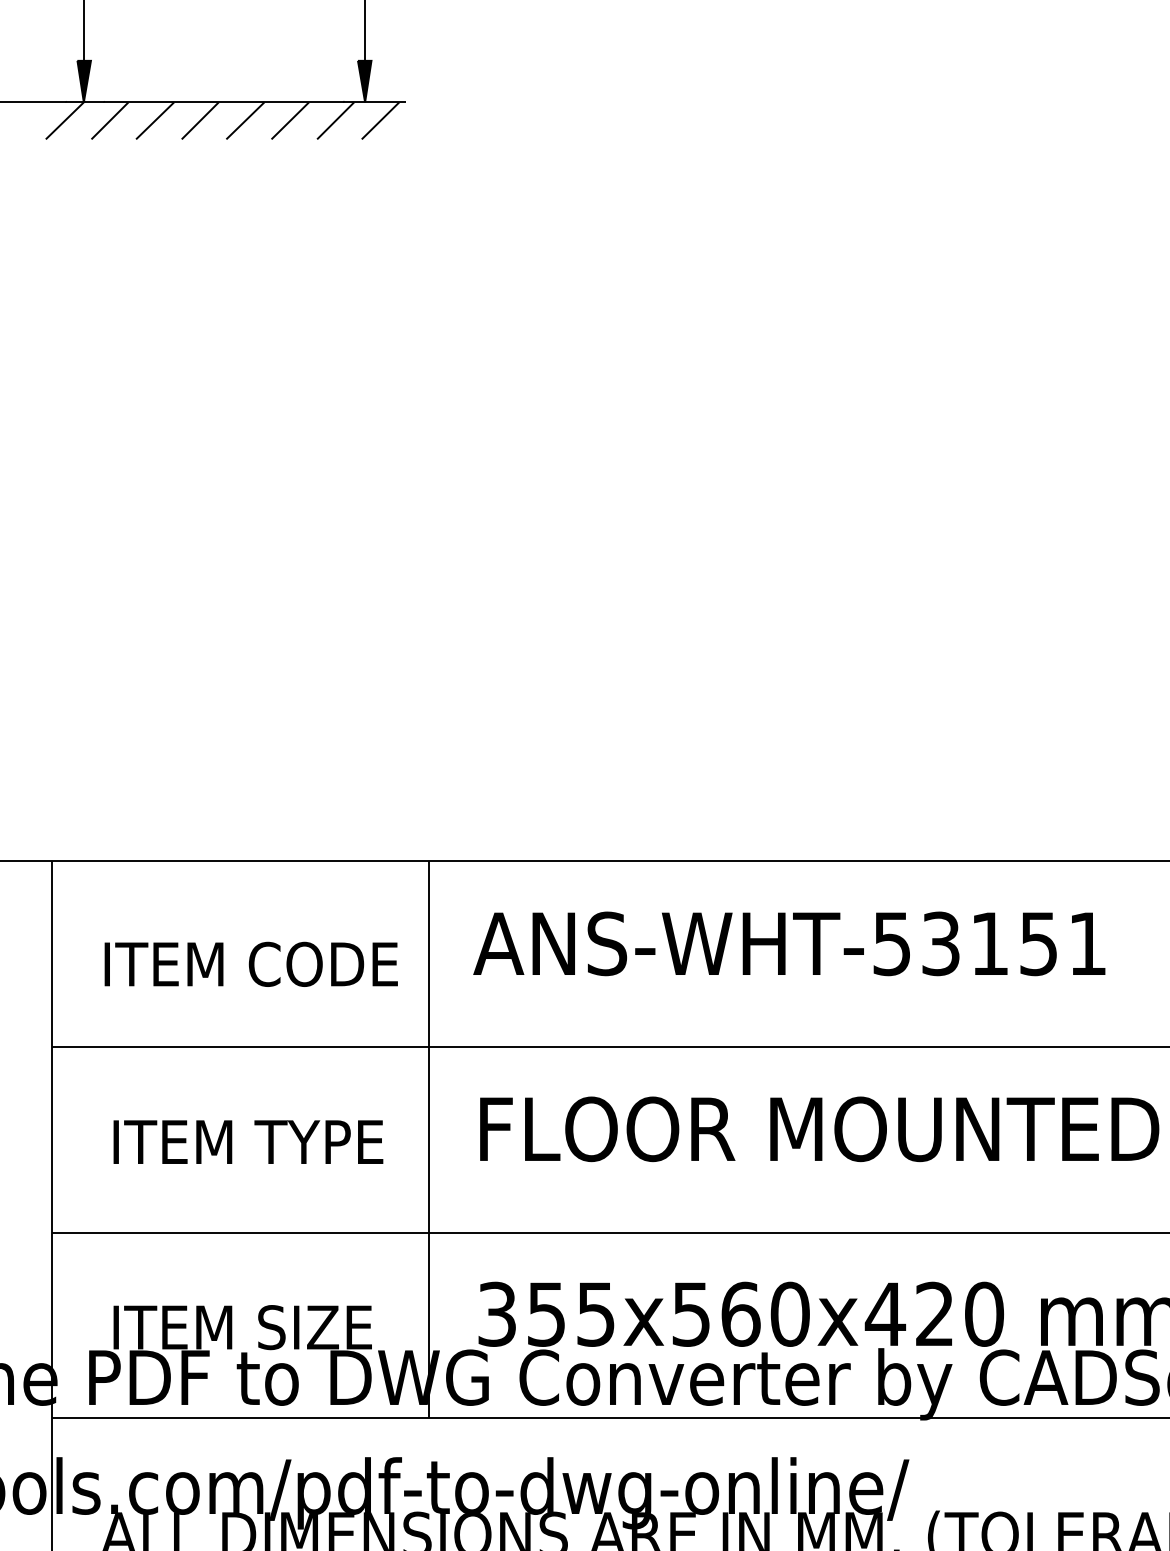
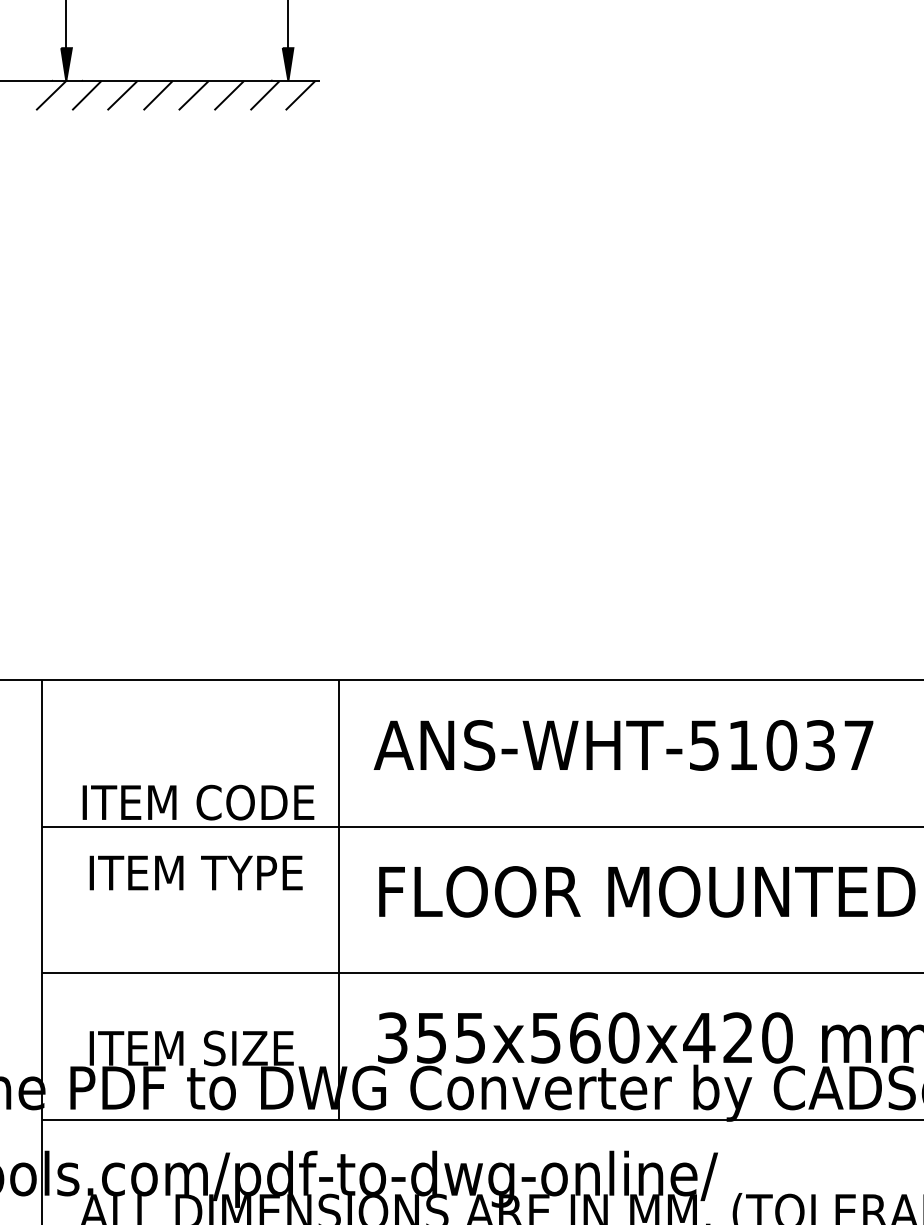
text: (1013, 943) -> (800, 745), ANS-WHT-53151 -> ANS-WHT-51037
text: (251, 964) -> (198, 802), moved
text: (247, 1141) -> (195, 872), moved

